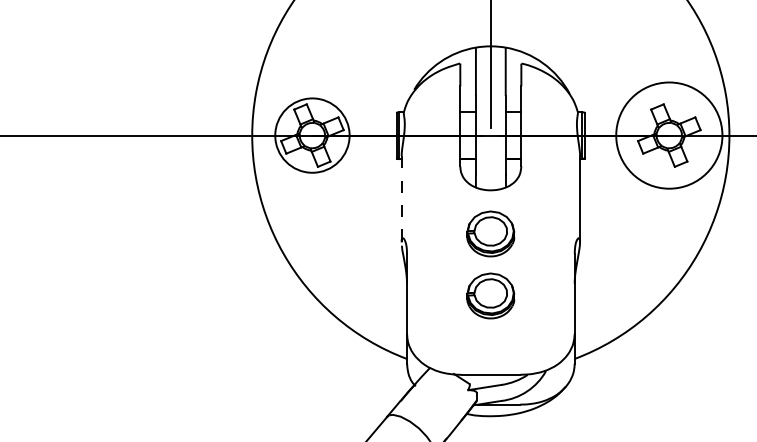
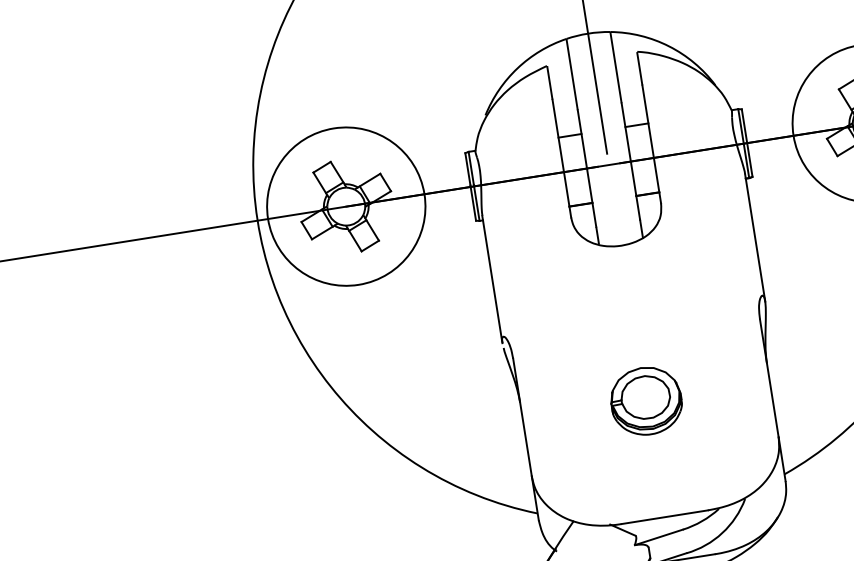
circle: (312, 135) -> (346, 206), size x1.43
line: (401, 199) -> (492, 279), dashed -> solid
part: (490, 233) -> (631, 309), removed

